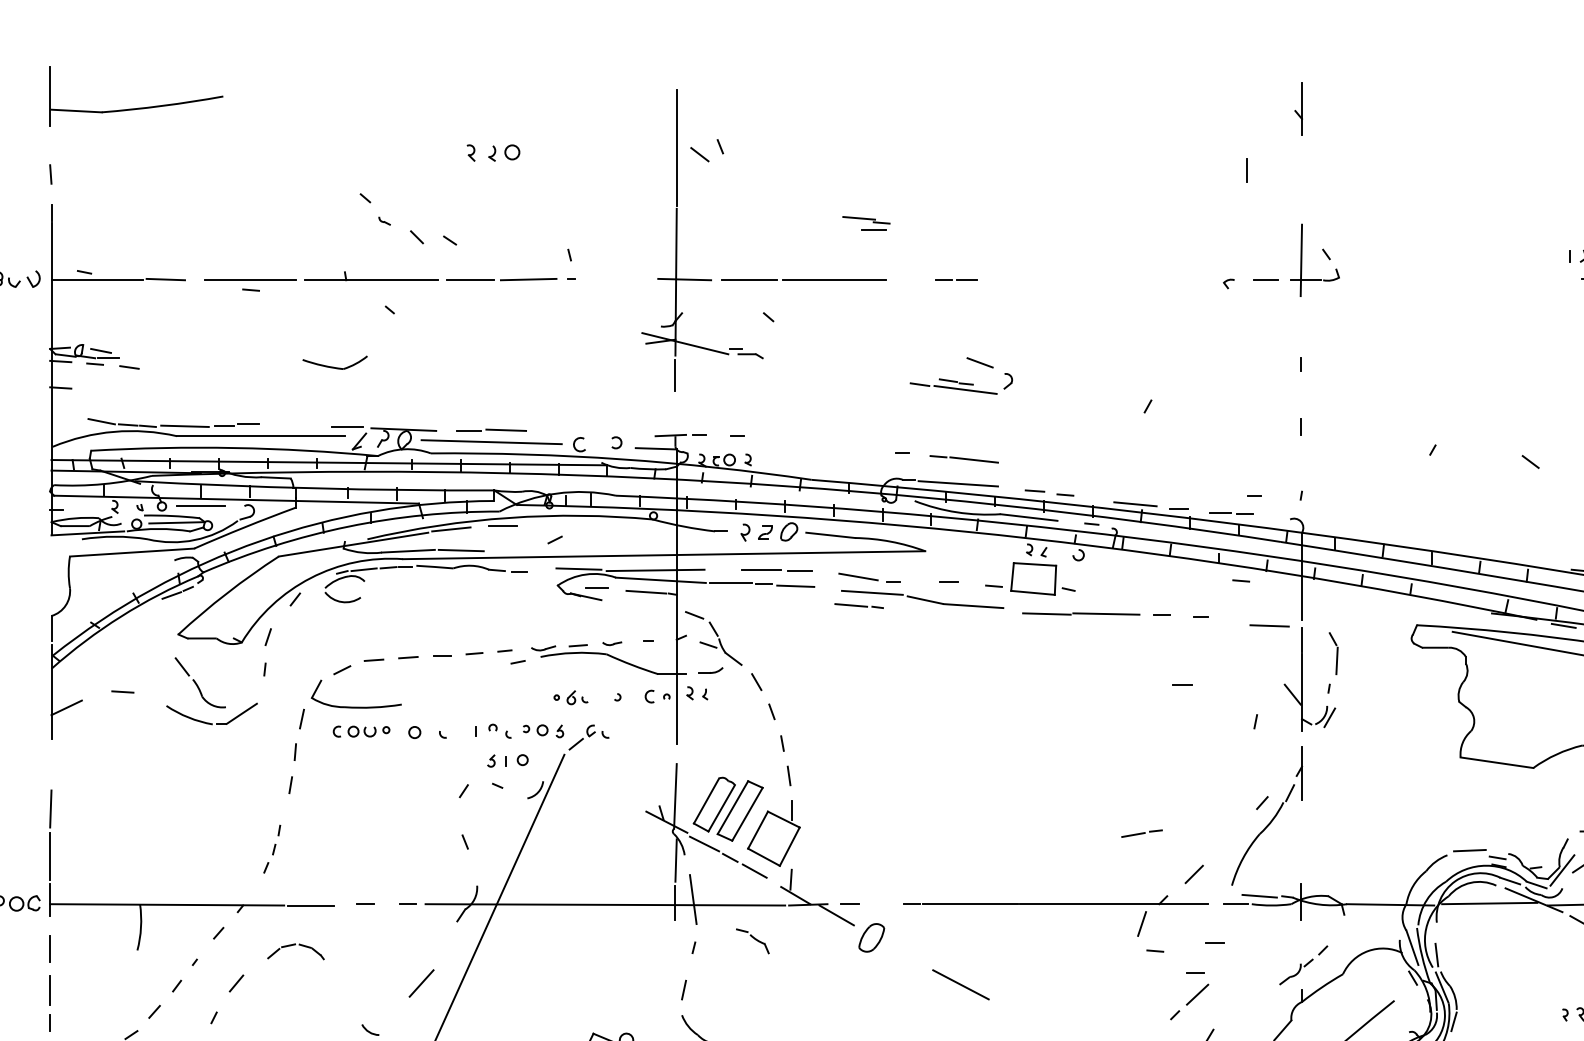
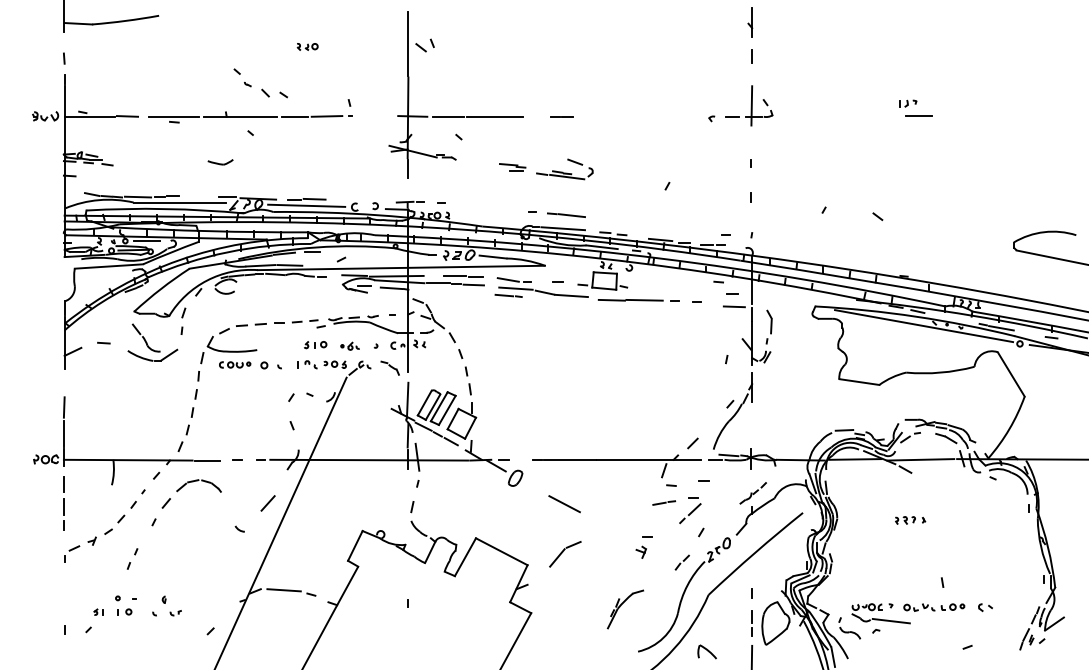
part: (493, 152) -> (307, 46), size x0.71
line: (1246, 170) -> (751, 56), moved
part: (866, 223) -> (512, 167), moved
part: (334, 363) -> (220, 162), size x0.71
line: (1182, 683) -> (732, 293), moved
part: (507, 761) -> (315, 345), moved
line: (1142, 832) -> (664, 502), moved
part: (271, 849) -> (185, 429), size x1.67
part: (751, 939) -> (389, 367), moved
part: (294, 950) -> (198, 485), size x1.43

